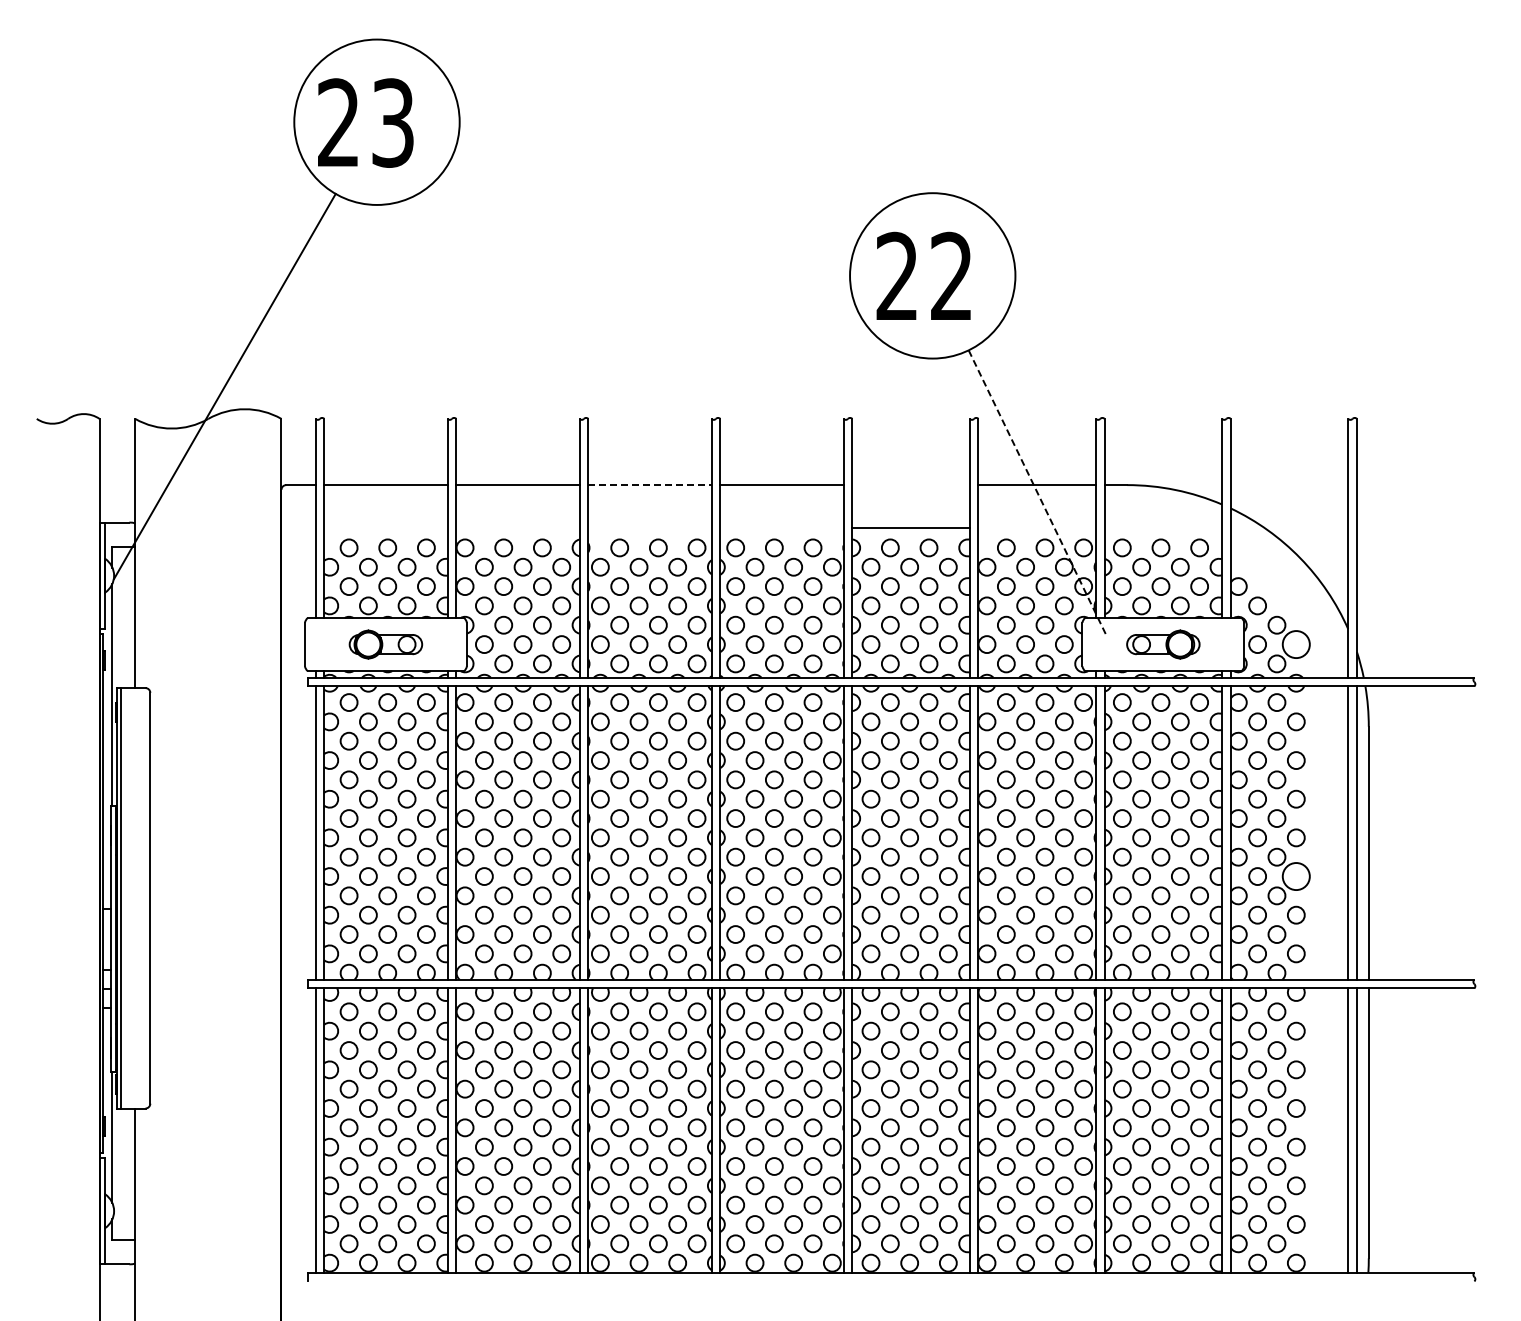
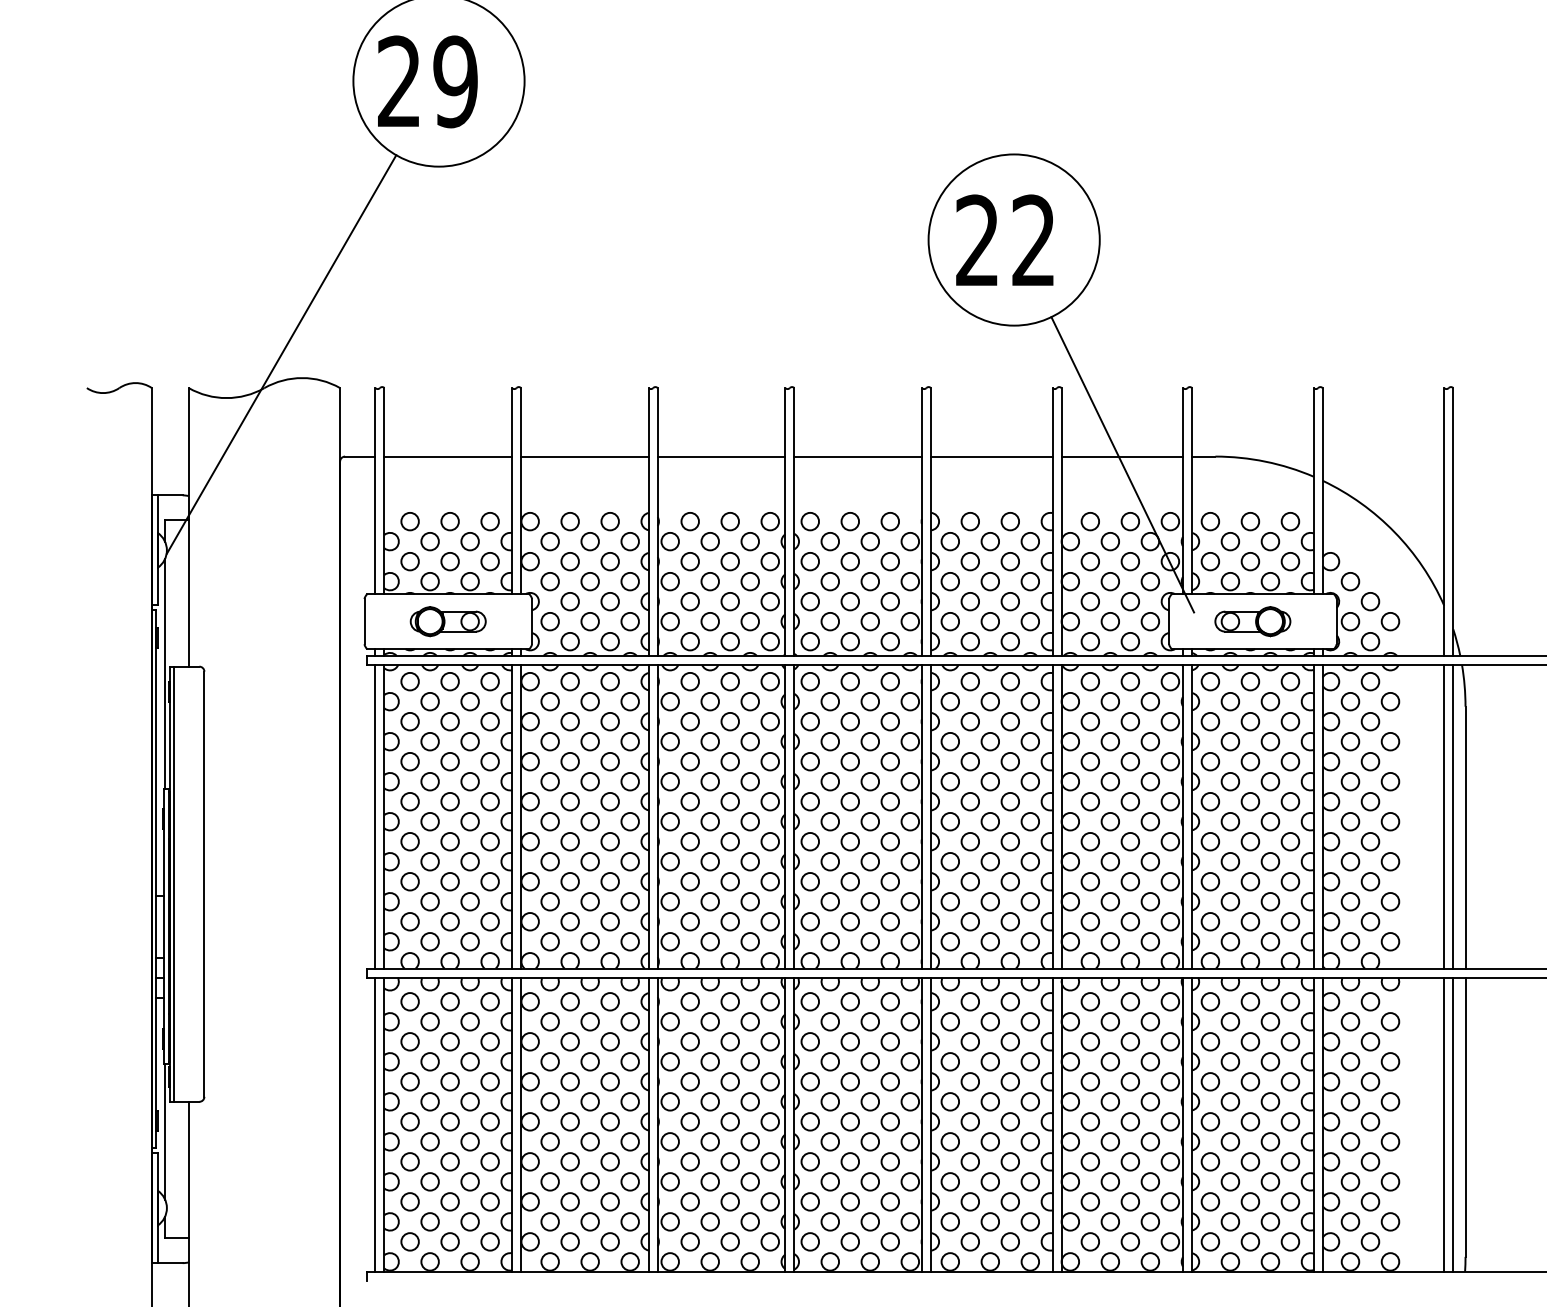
text: (392, 122) -> (455, 81), 23 -> 29
line: (649, 485) -> (721, 457), dashed -> solid
line: (1037, 493) -> (1122, 465), dashed -> solid
line: (910, 528) -> (991, 457), moved
circle: (1295, 644) -> (1389, 621), size x0.62
circle: (1295, 876) -> (1389, 861), size x0.62

